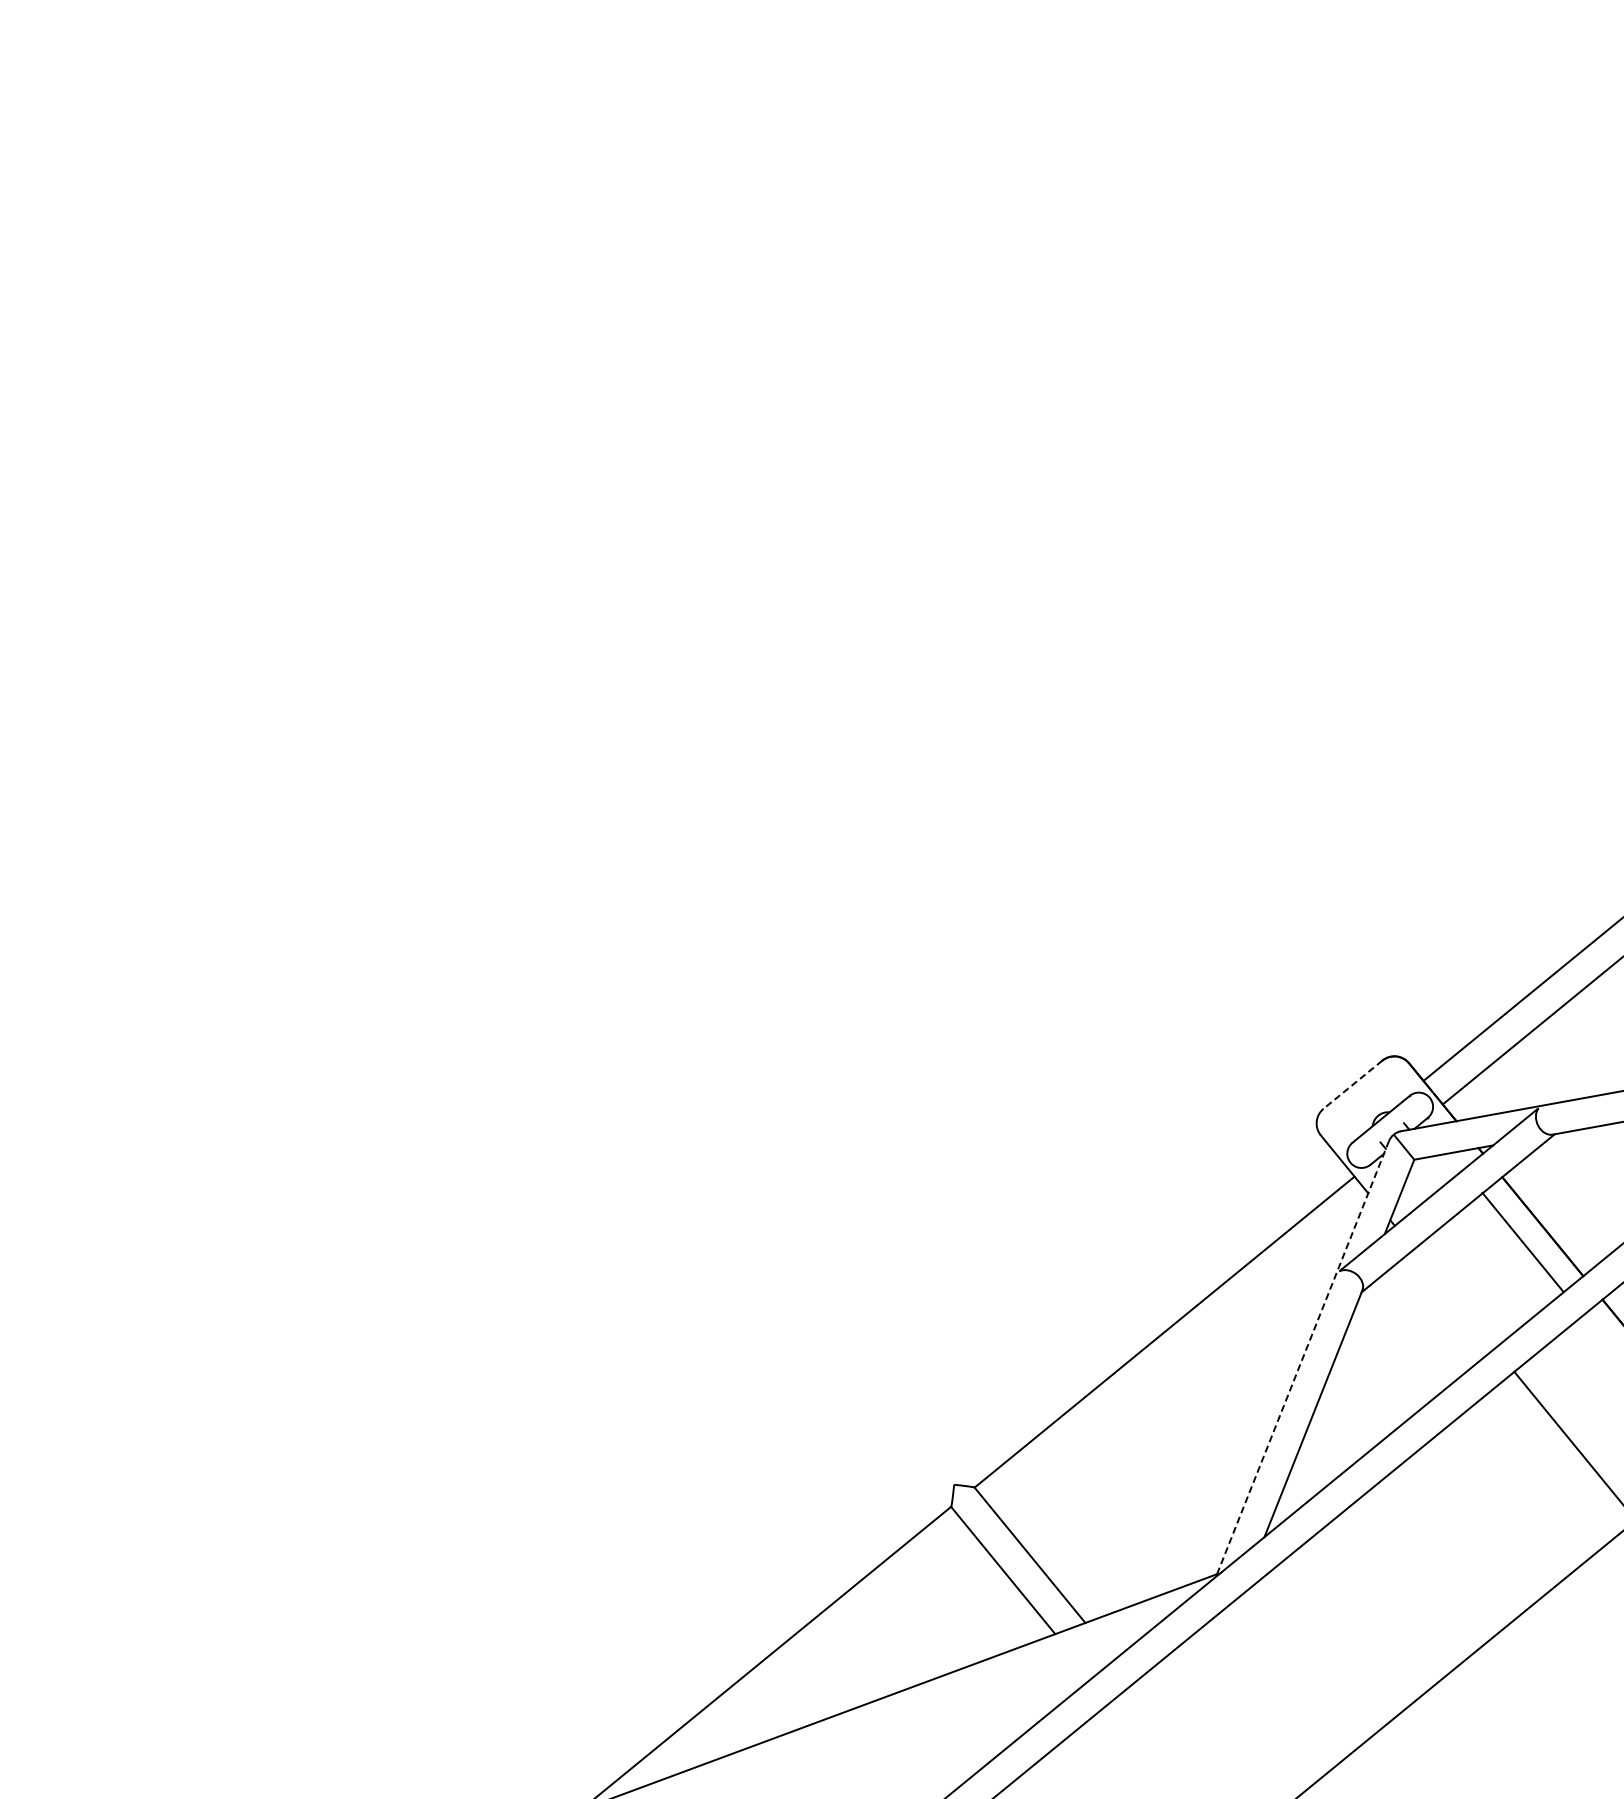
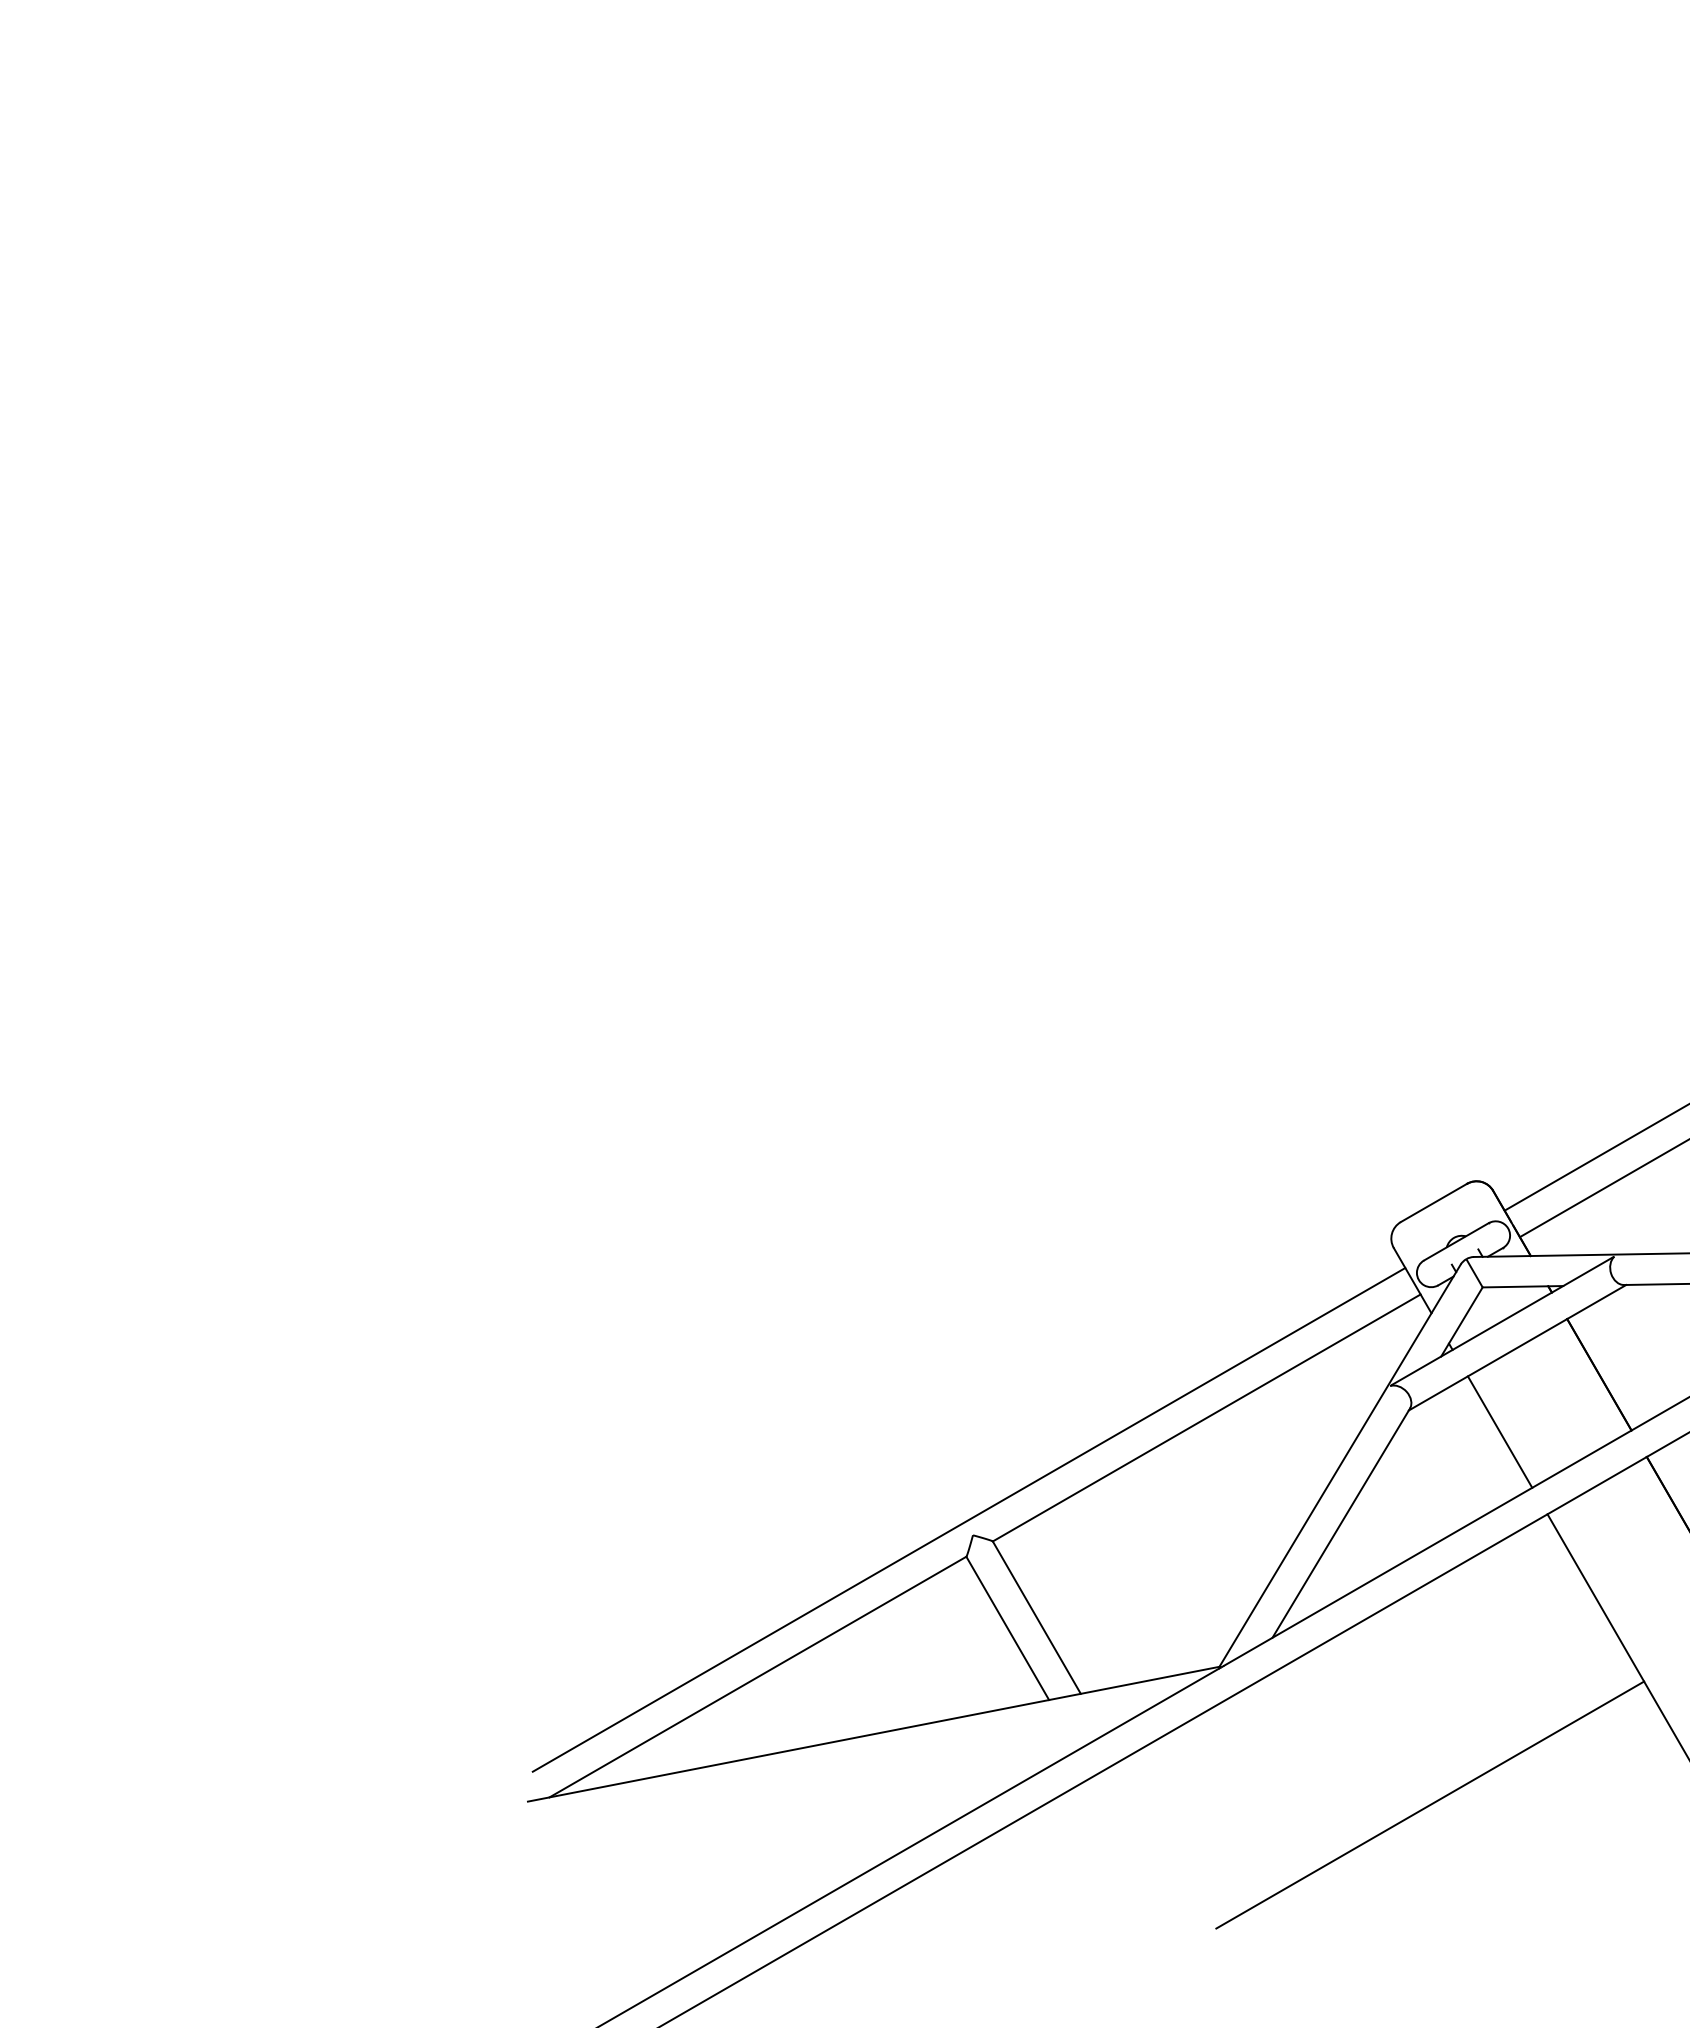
line: (1352, 1085) -> (1433, 1203), dashed -> solid
line: (1522, 1241) -> (1499, 1431), moved
line: (1303, 1357) -> (1340, 1465), dashed -> solid
line: (947, 1469) -> (968, 1519), added

